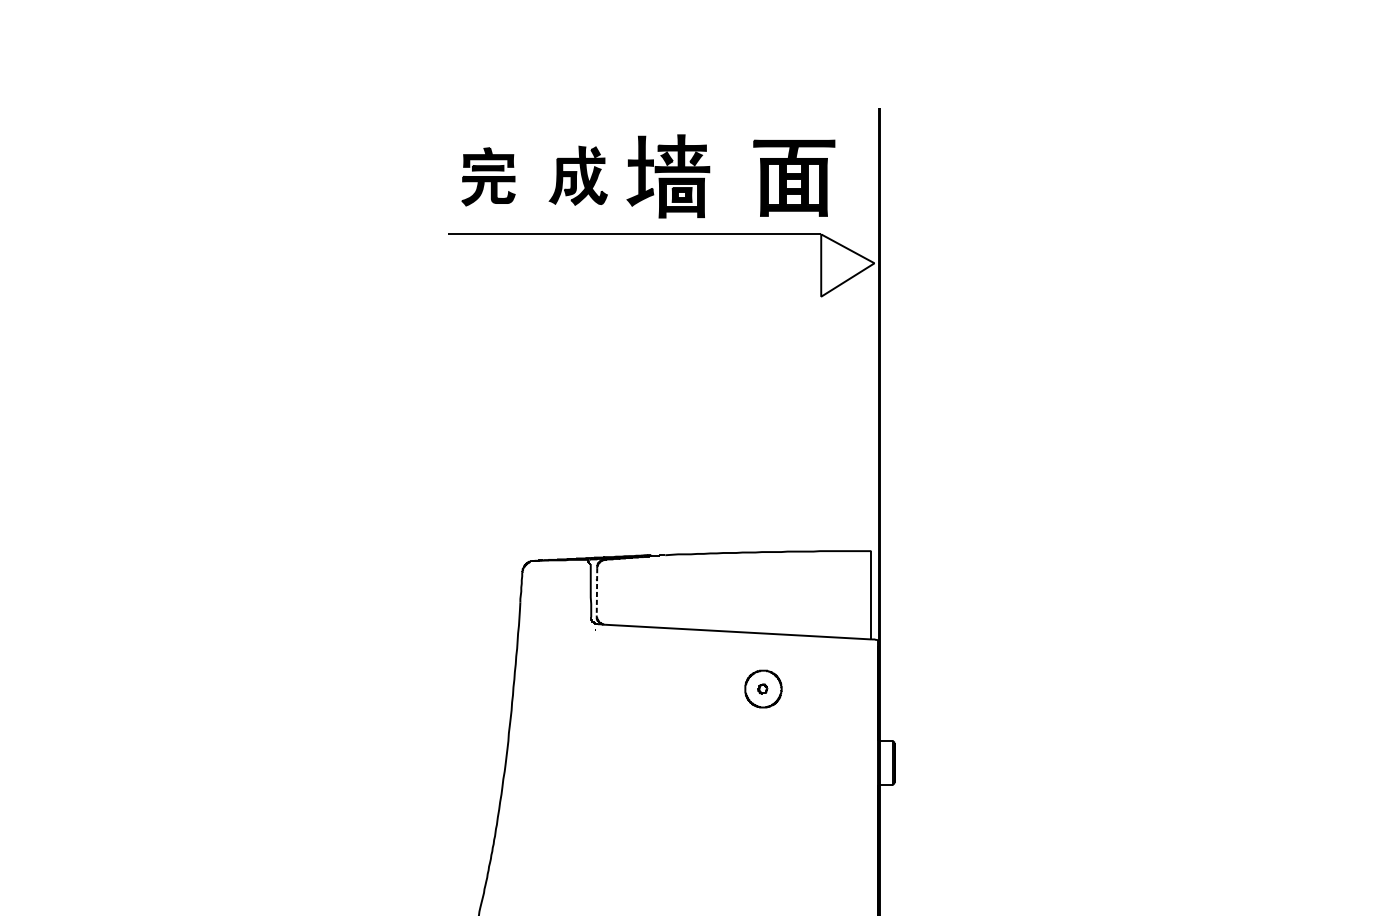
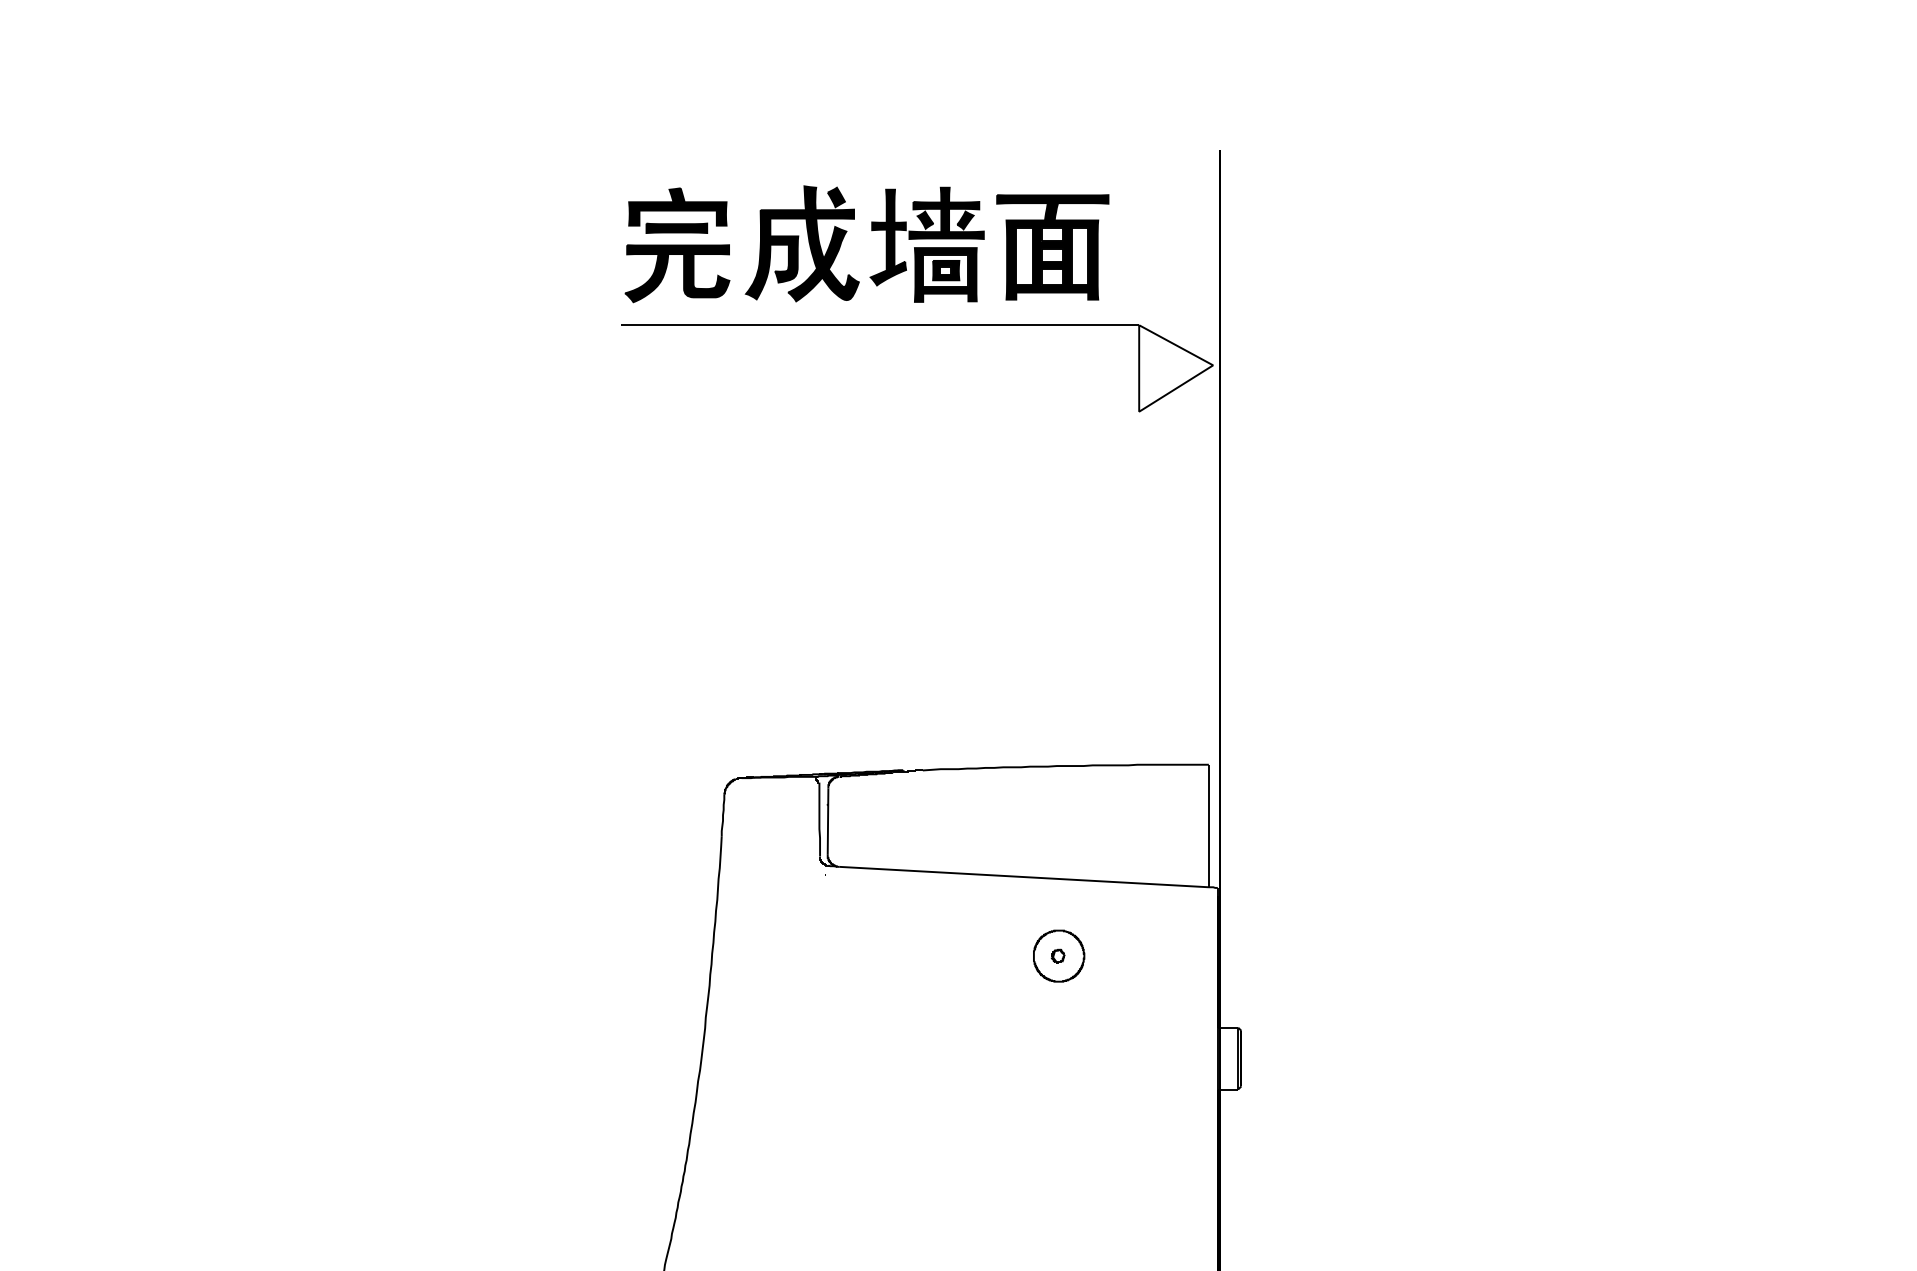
part: (577, 175) -> (801, 243), size x1.43
part: (488, 176) -> (677, 245), size x1.43
part: (794, 178) -> (1052, 247), moved
line: (597, 592) -> (828, 821), dashed -> solid

